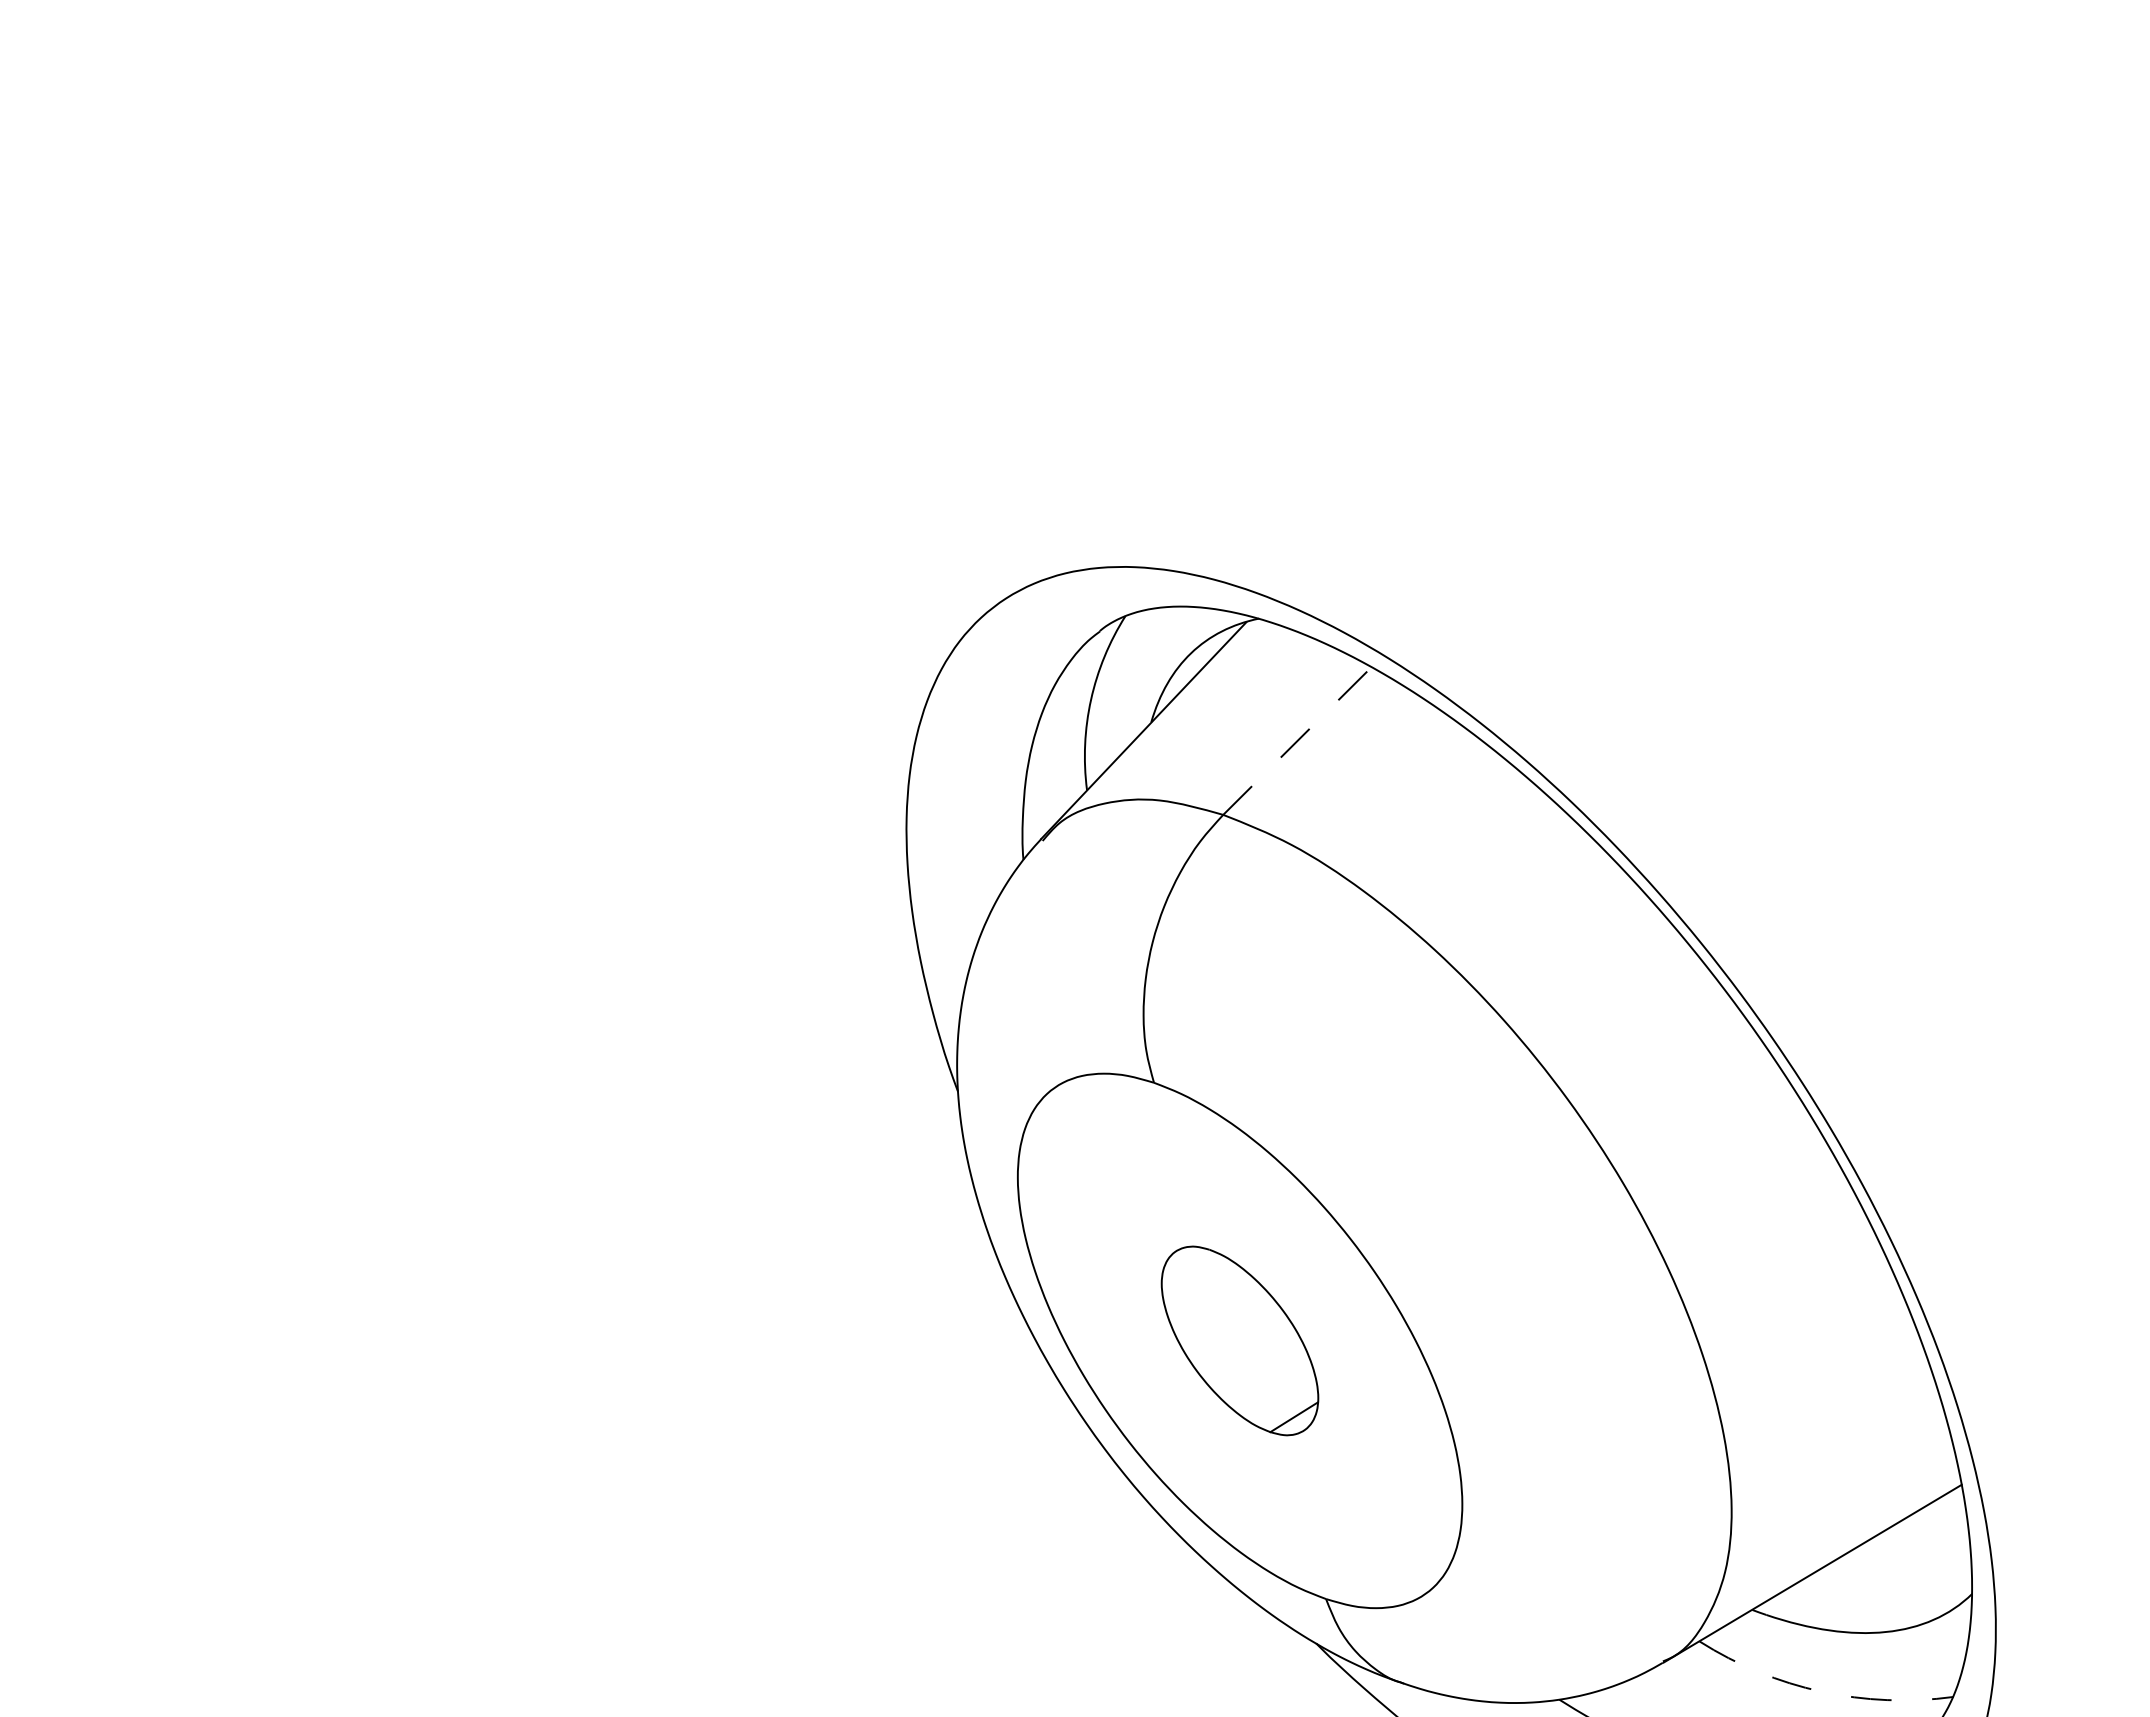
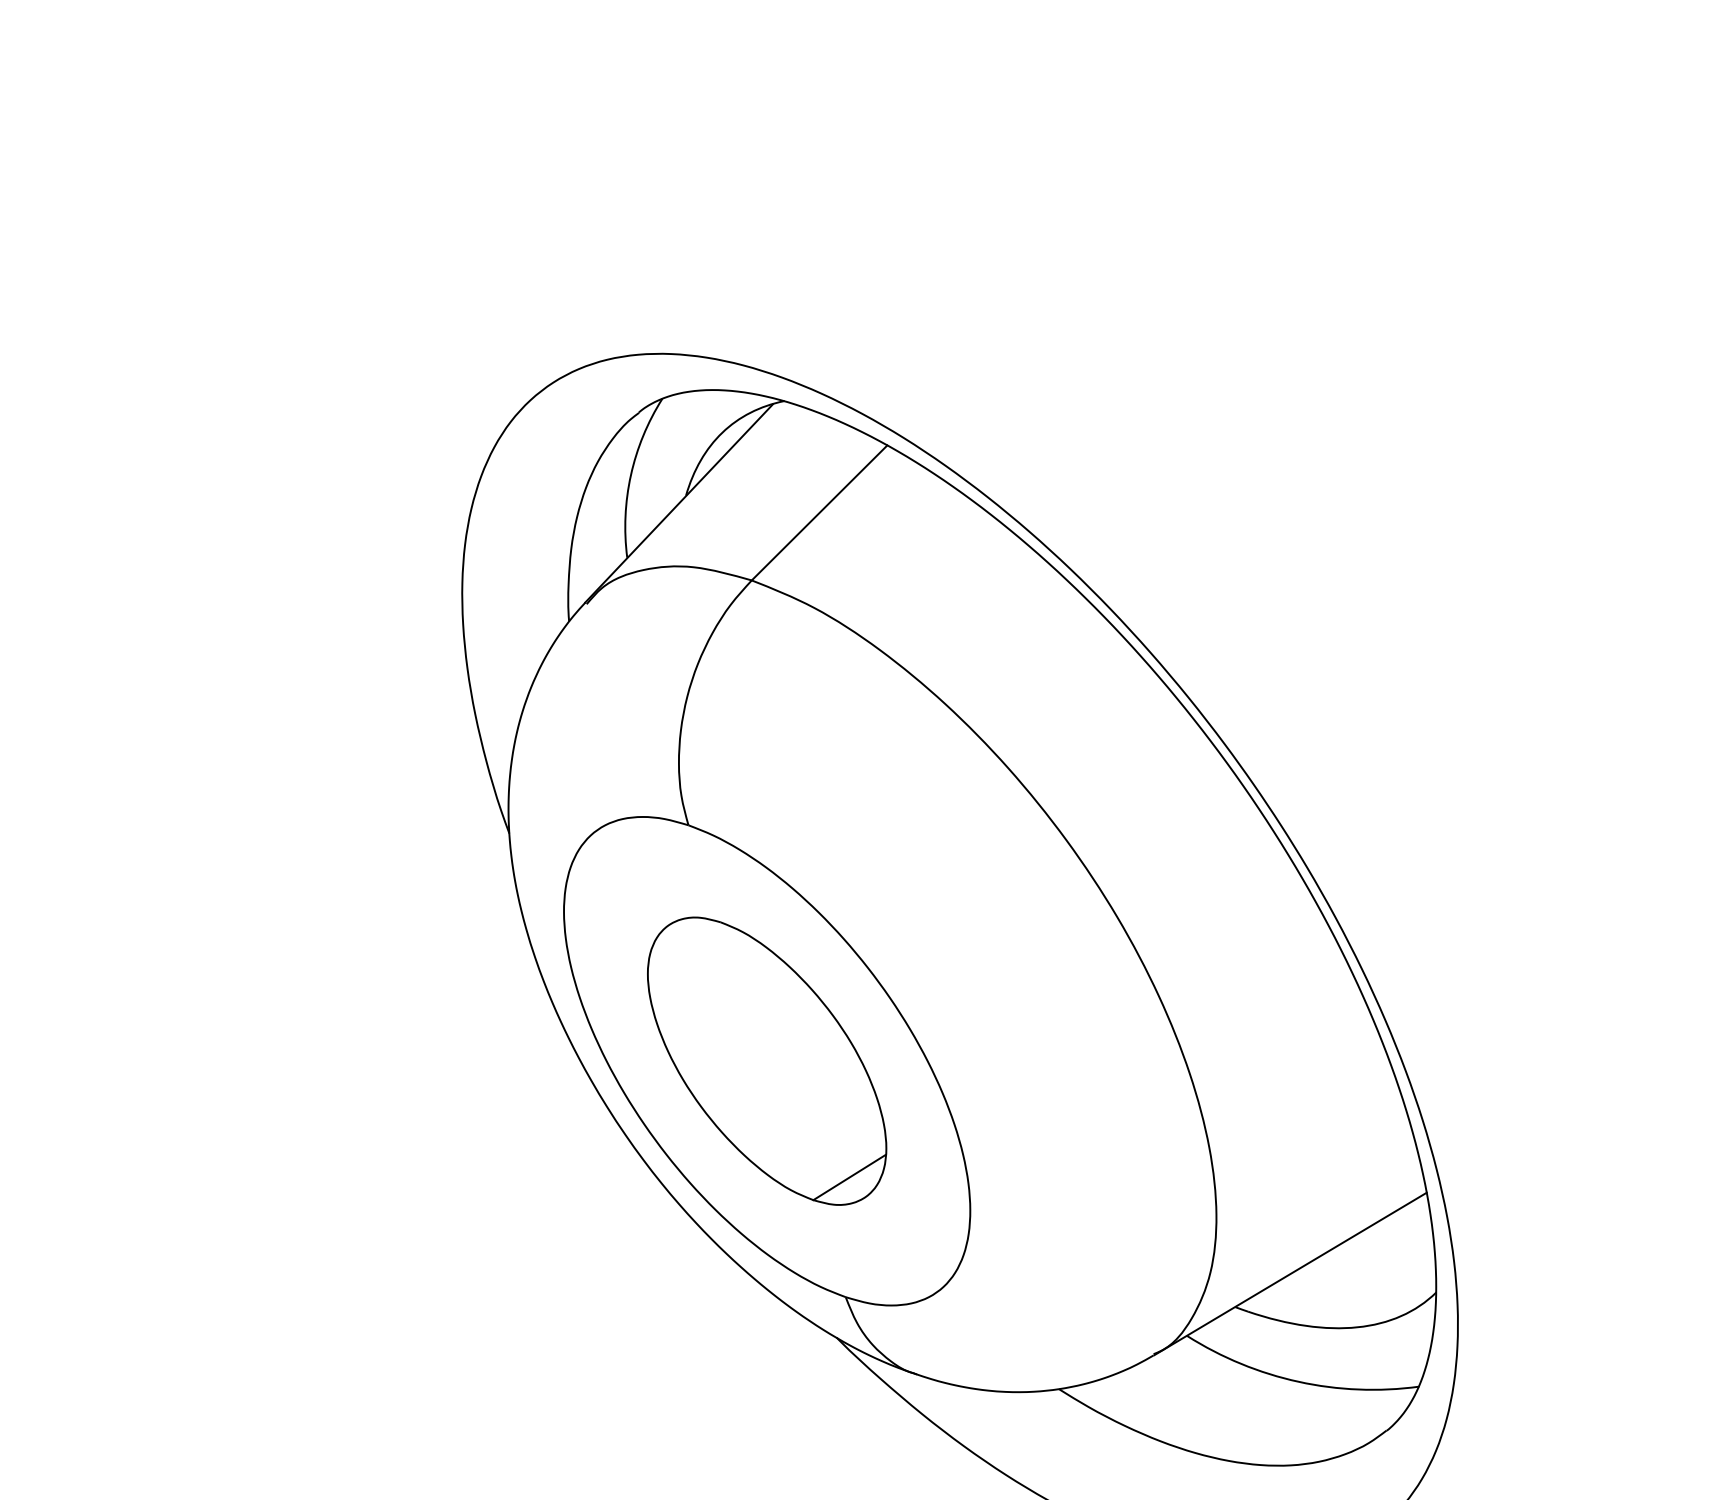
line: (1297, 741) -> (819, 513), dashed -> solid
part: (1239, 1340) -> (766, 1060), size x1.67
arc: (1821, 1691) -> (1298, 1381), dashed -> solid

